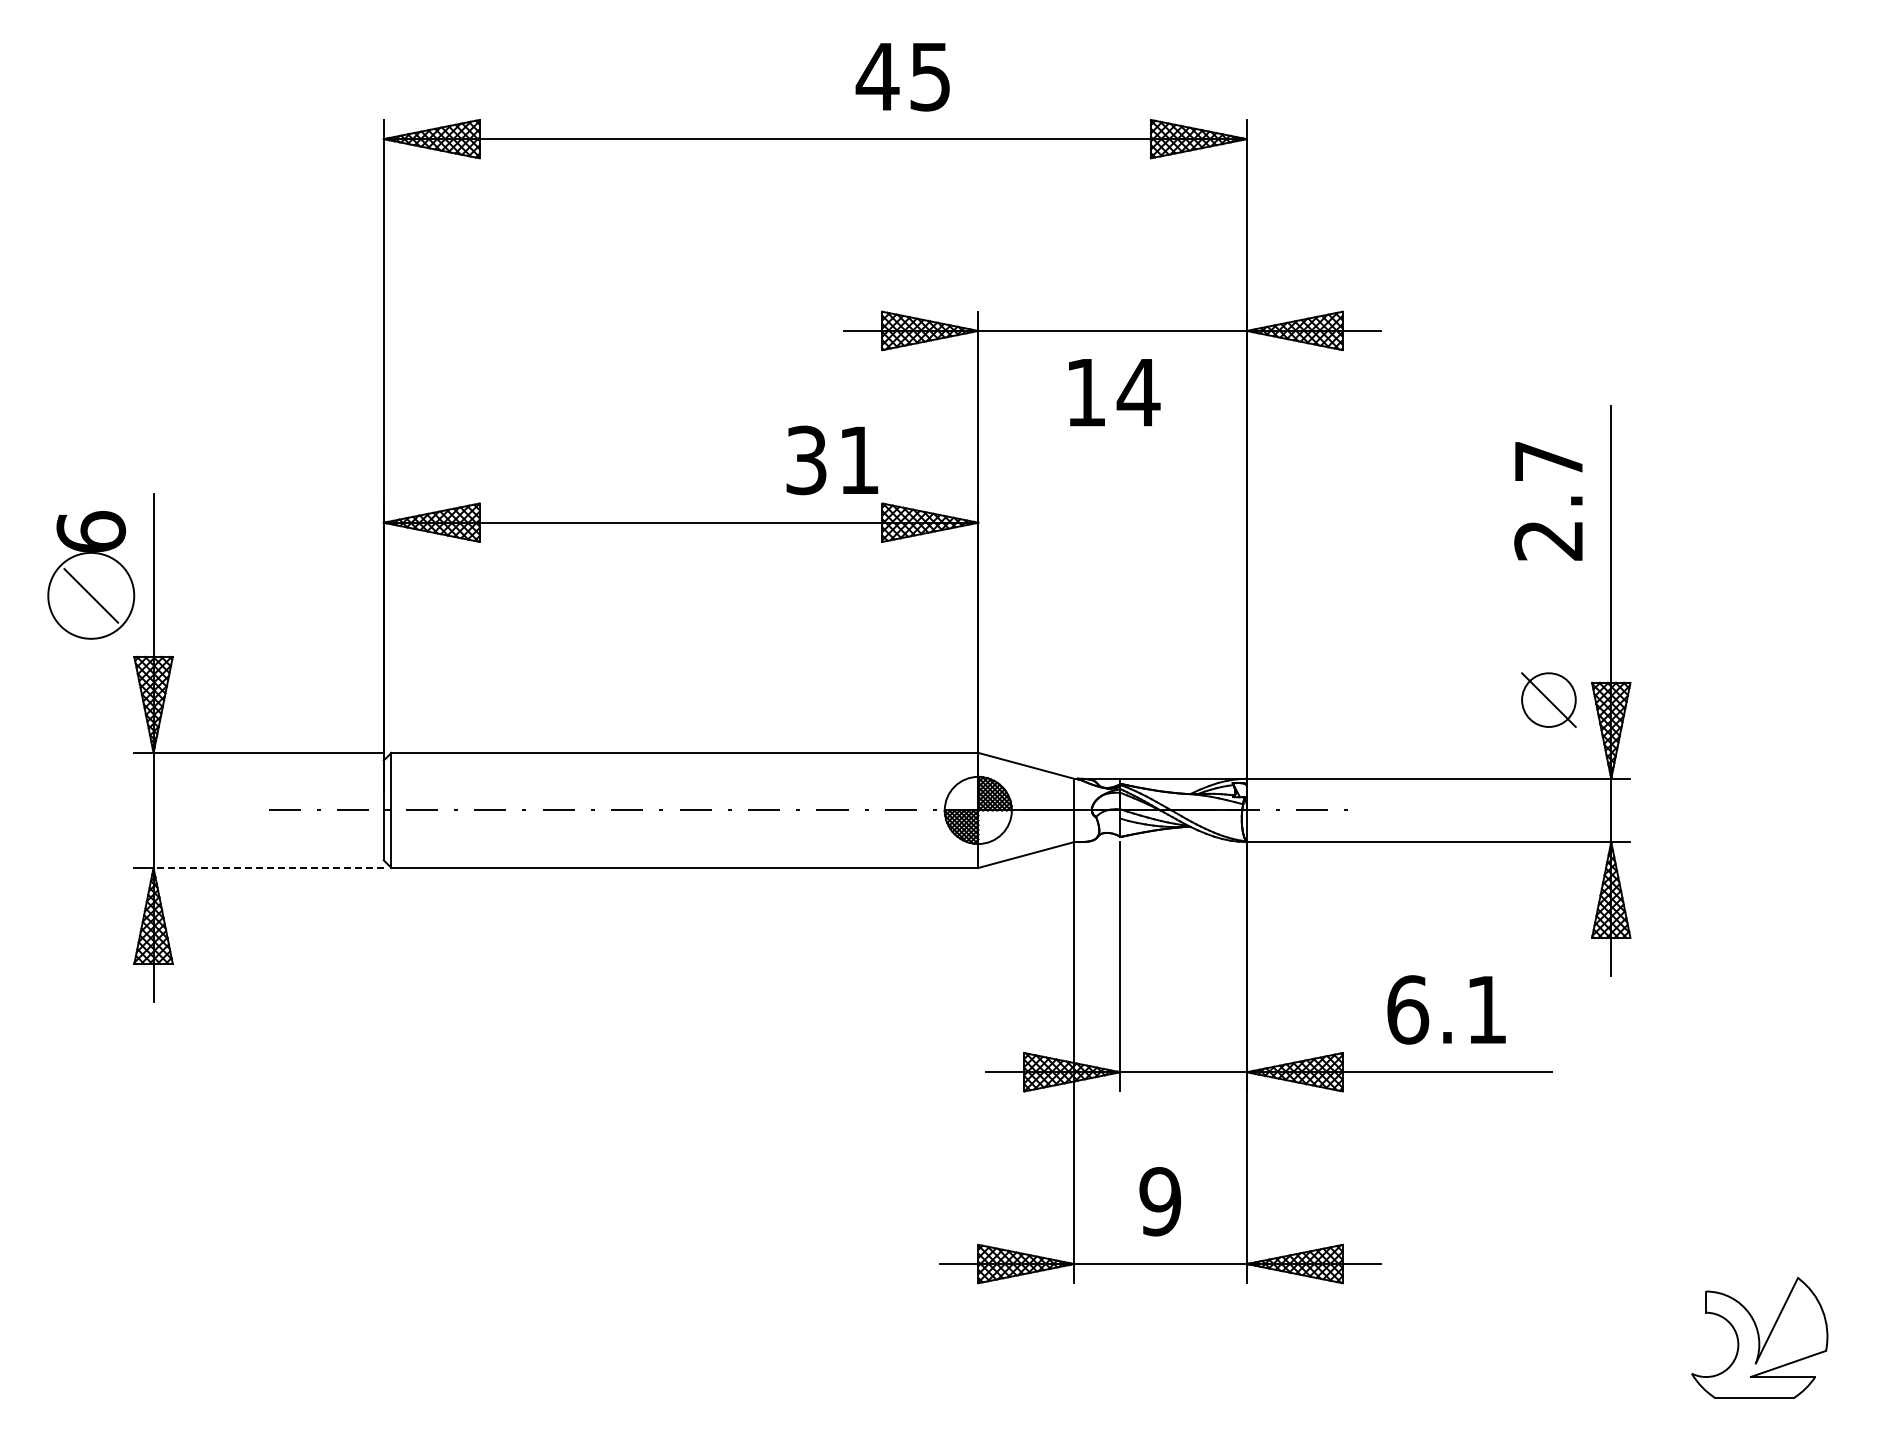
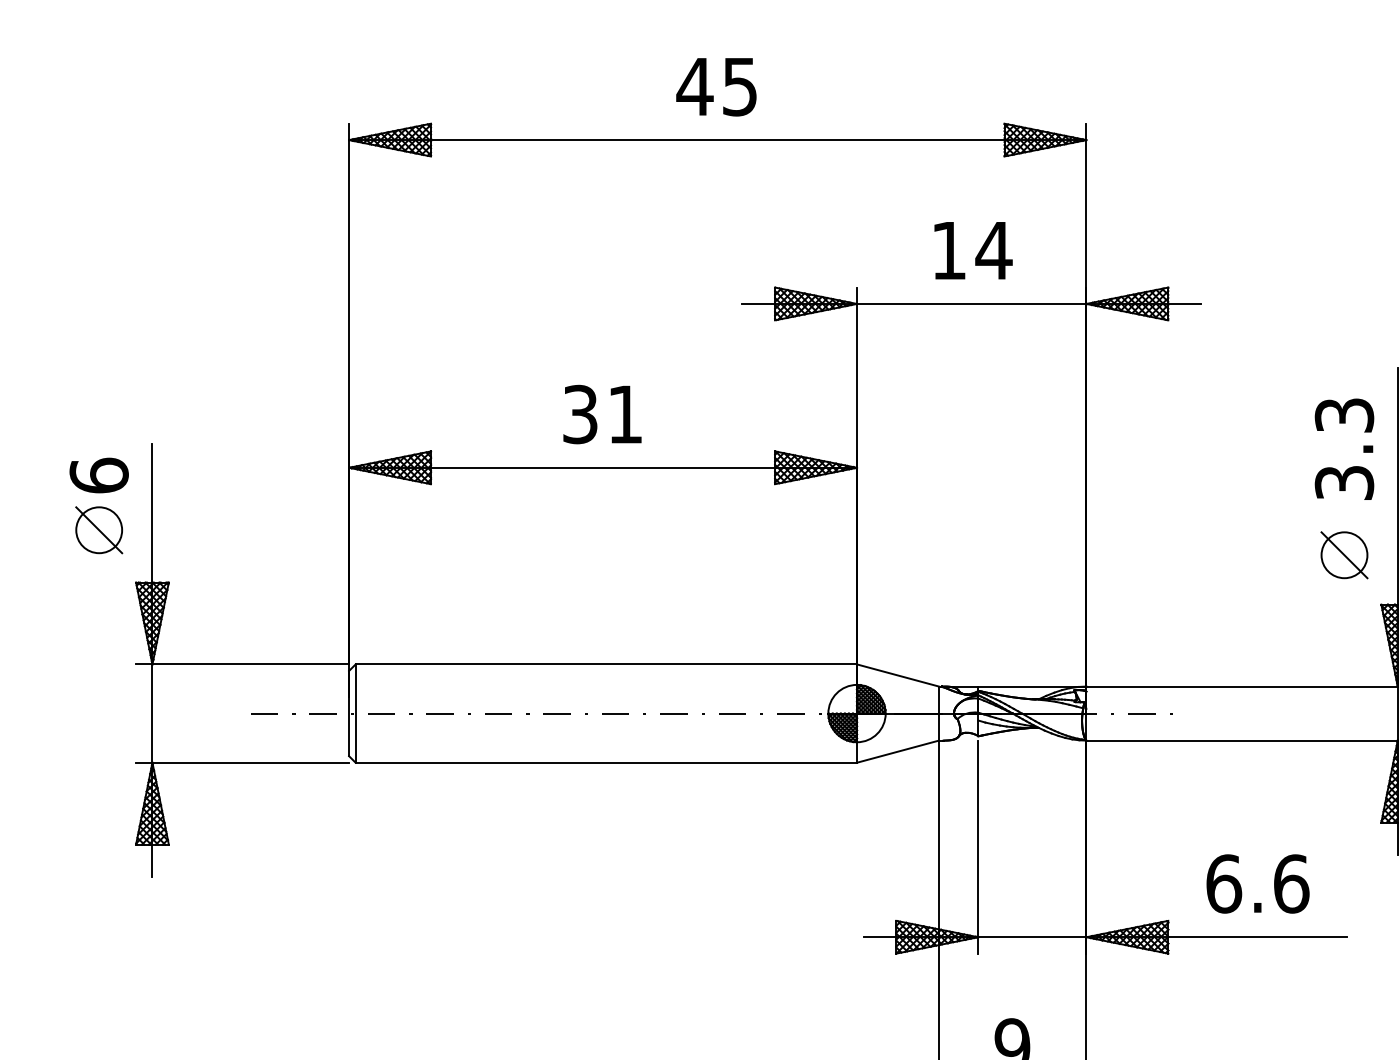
text: (902, 77) -> (716, 87), moved
text: (1114, 392) -> (973, 250), moved
text: (832, 460) -> (602, 414), moved
text: (1548, 500) -> (1344, 448), 2.7 -> 3.3
circle: (91, 595) -> (99, 529), size x0.62
part: (1548, 699) -> (1344, 554), moved
line: (268, 867) -> (250, 762), dashed -> solid
text: (1487, 1009) -> (1292, 883), 6.1 -> 6.6

